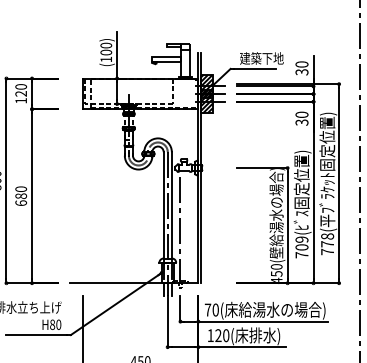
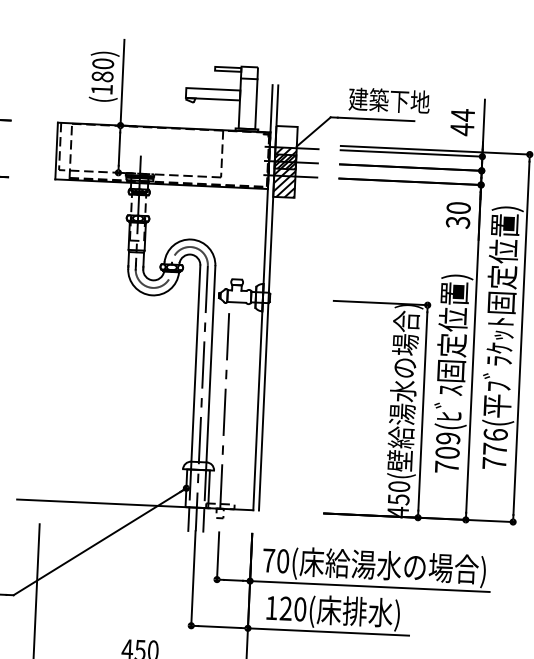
text: (106, 52) -> (103, 76), (100) -> (180)
text: (301, 68) -> (461, 122), 30 -> 44
hatch: (206, 80) -> (285, 136), removed
text: (327, 236) -> (495, 434), 778( -> 776(

